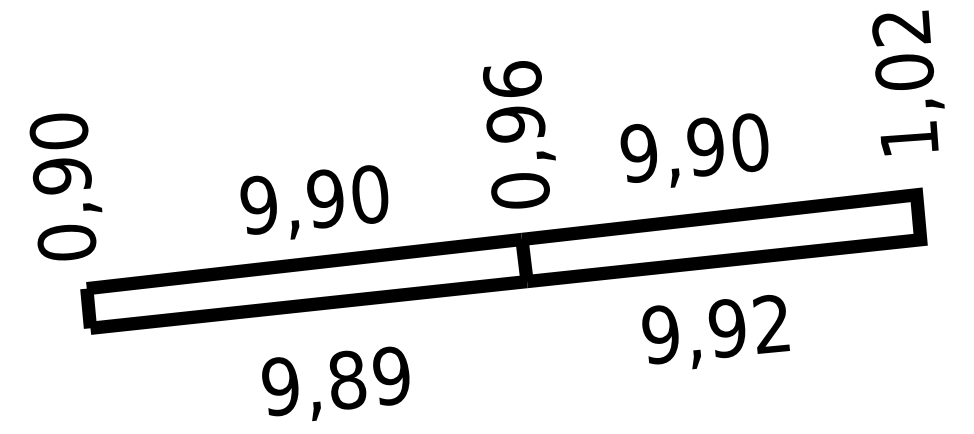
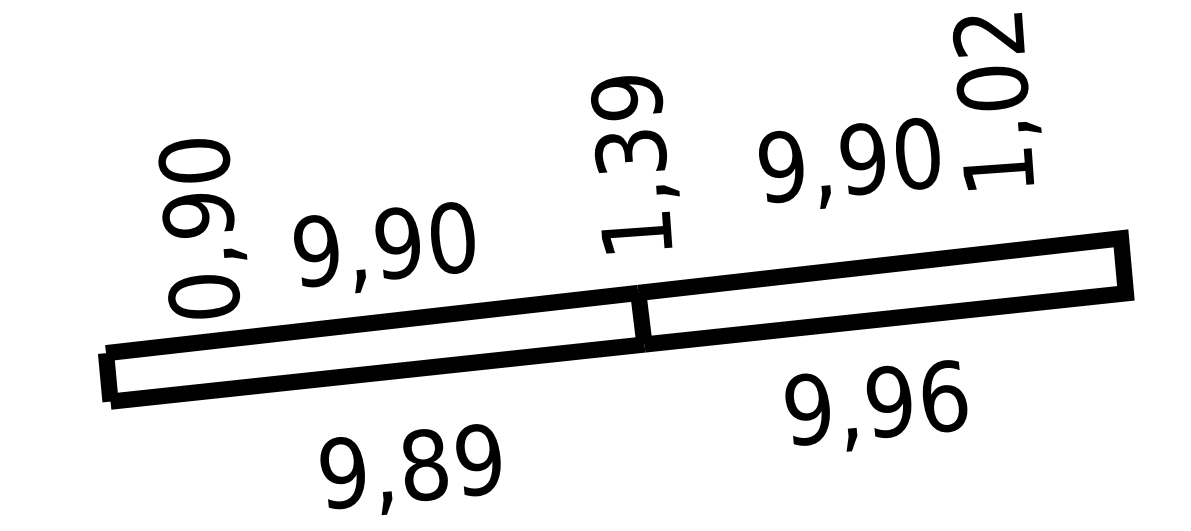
text: (908, 82) -> (997, 100), moved
text: (516, 134) -> (631, 164), 0,96 -> 1,39
text: (694, 150) -> (849, 163), moved
text: (65, 186) -> (202, 228), moved
text: (771, 323) -> (943, 395), 9,92 -> 9,96

